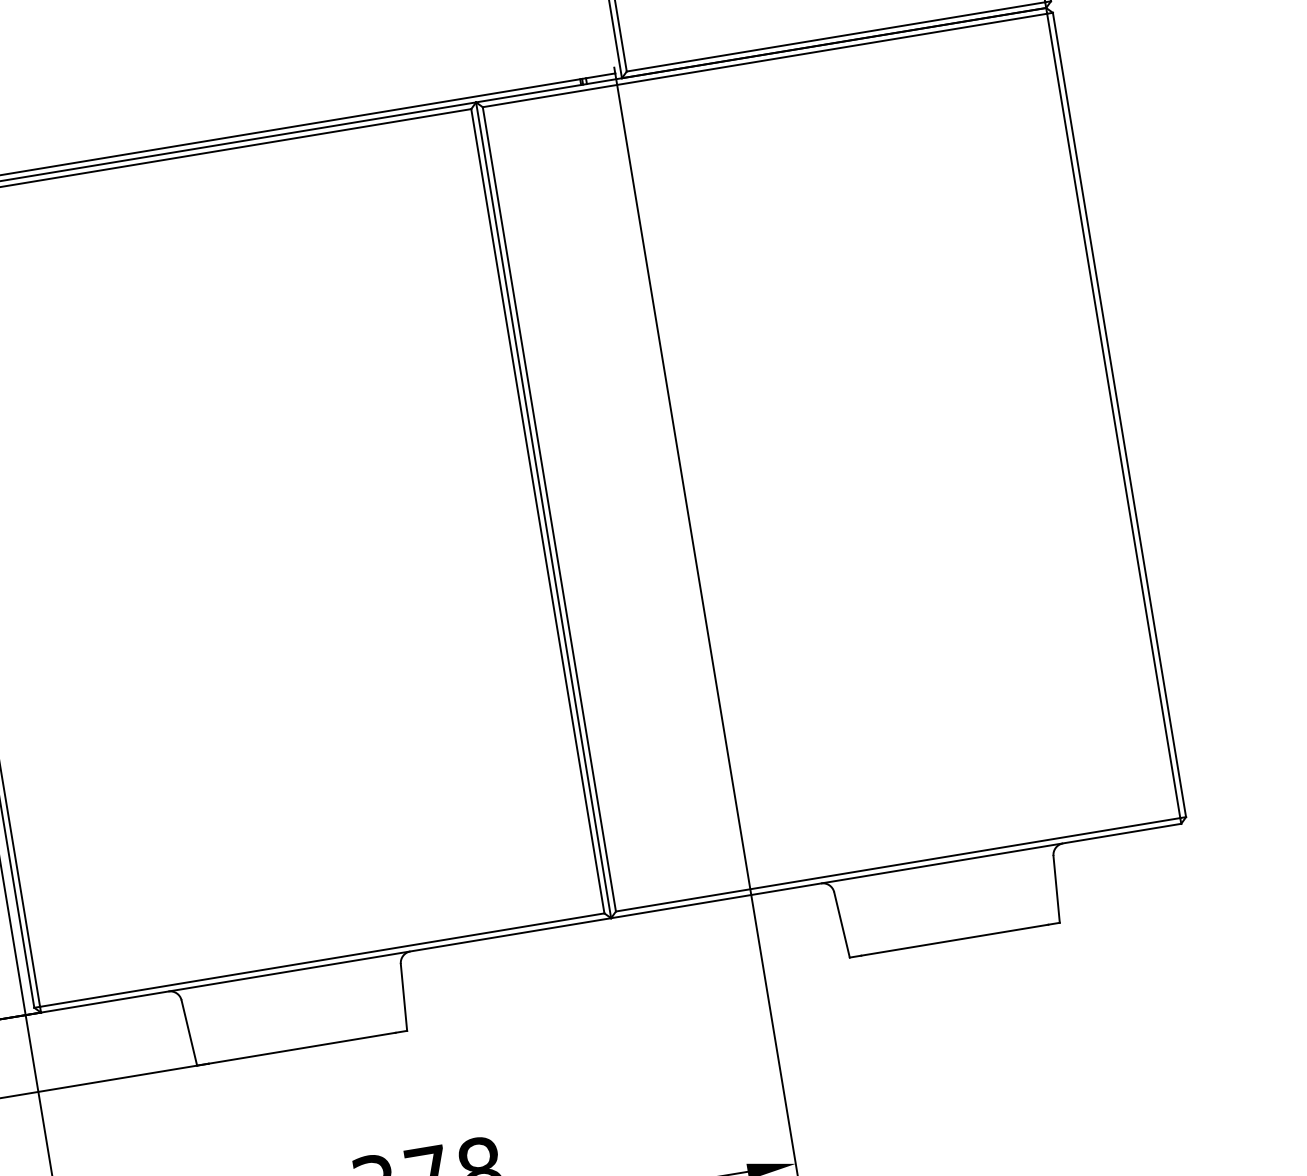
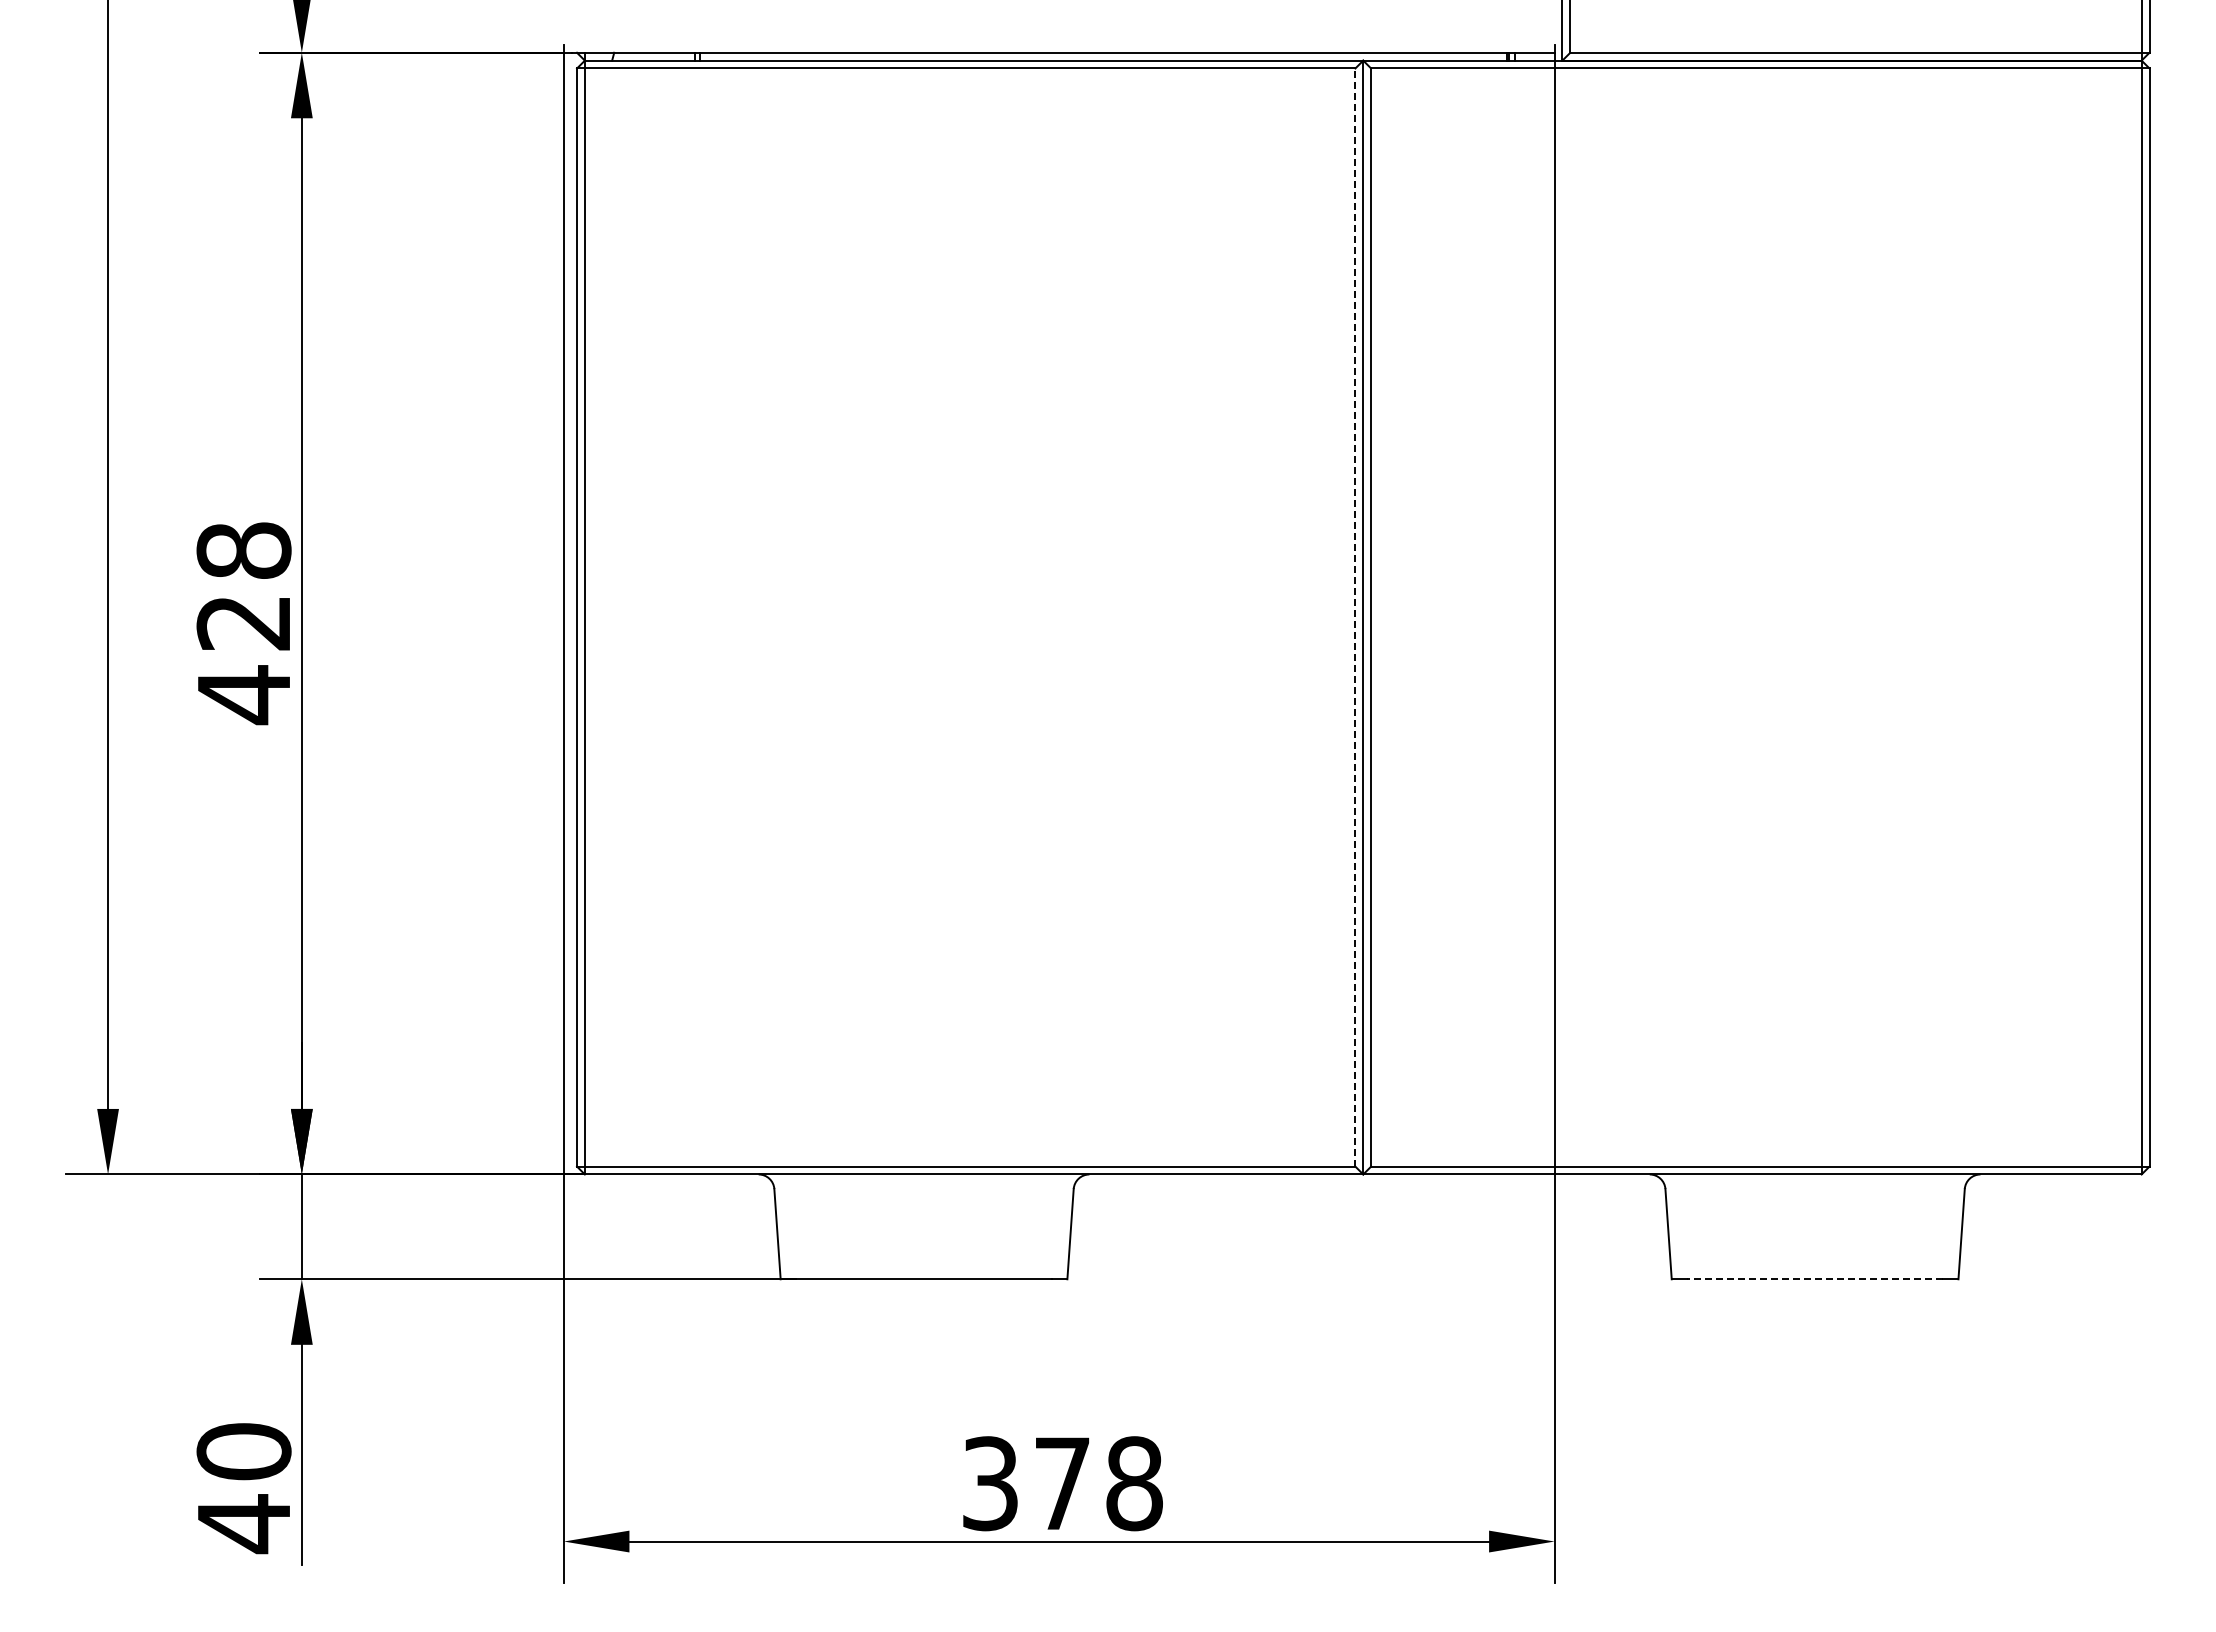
line: (537, 511) -> (1355, 617), solid -> dashed
line: (955, 940) -> (1815, 1279), solid -> dashed

